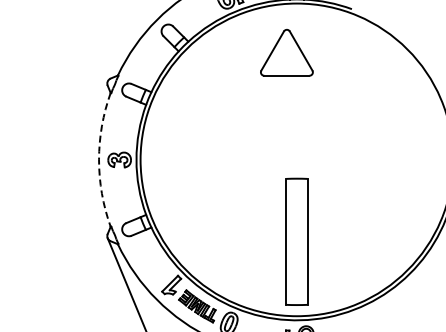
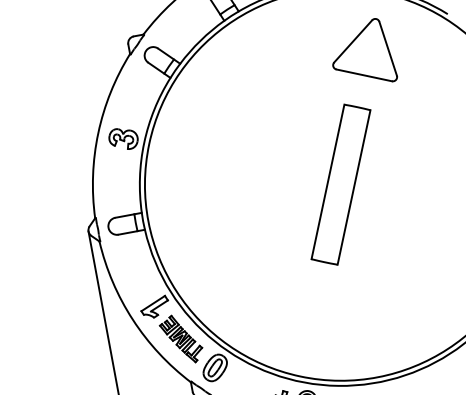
part: (286, 52) -> (369, 46), moved
arc: (99, 159) -> (98, 132), dashed -> solid
part: (296, 241) -> (340, 184), moved

